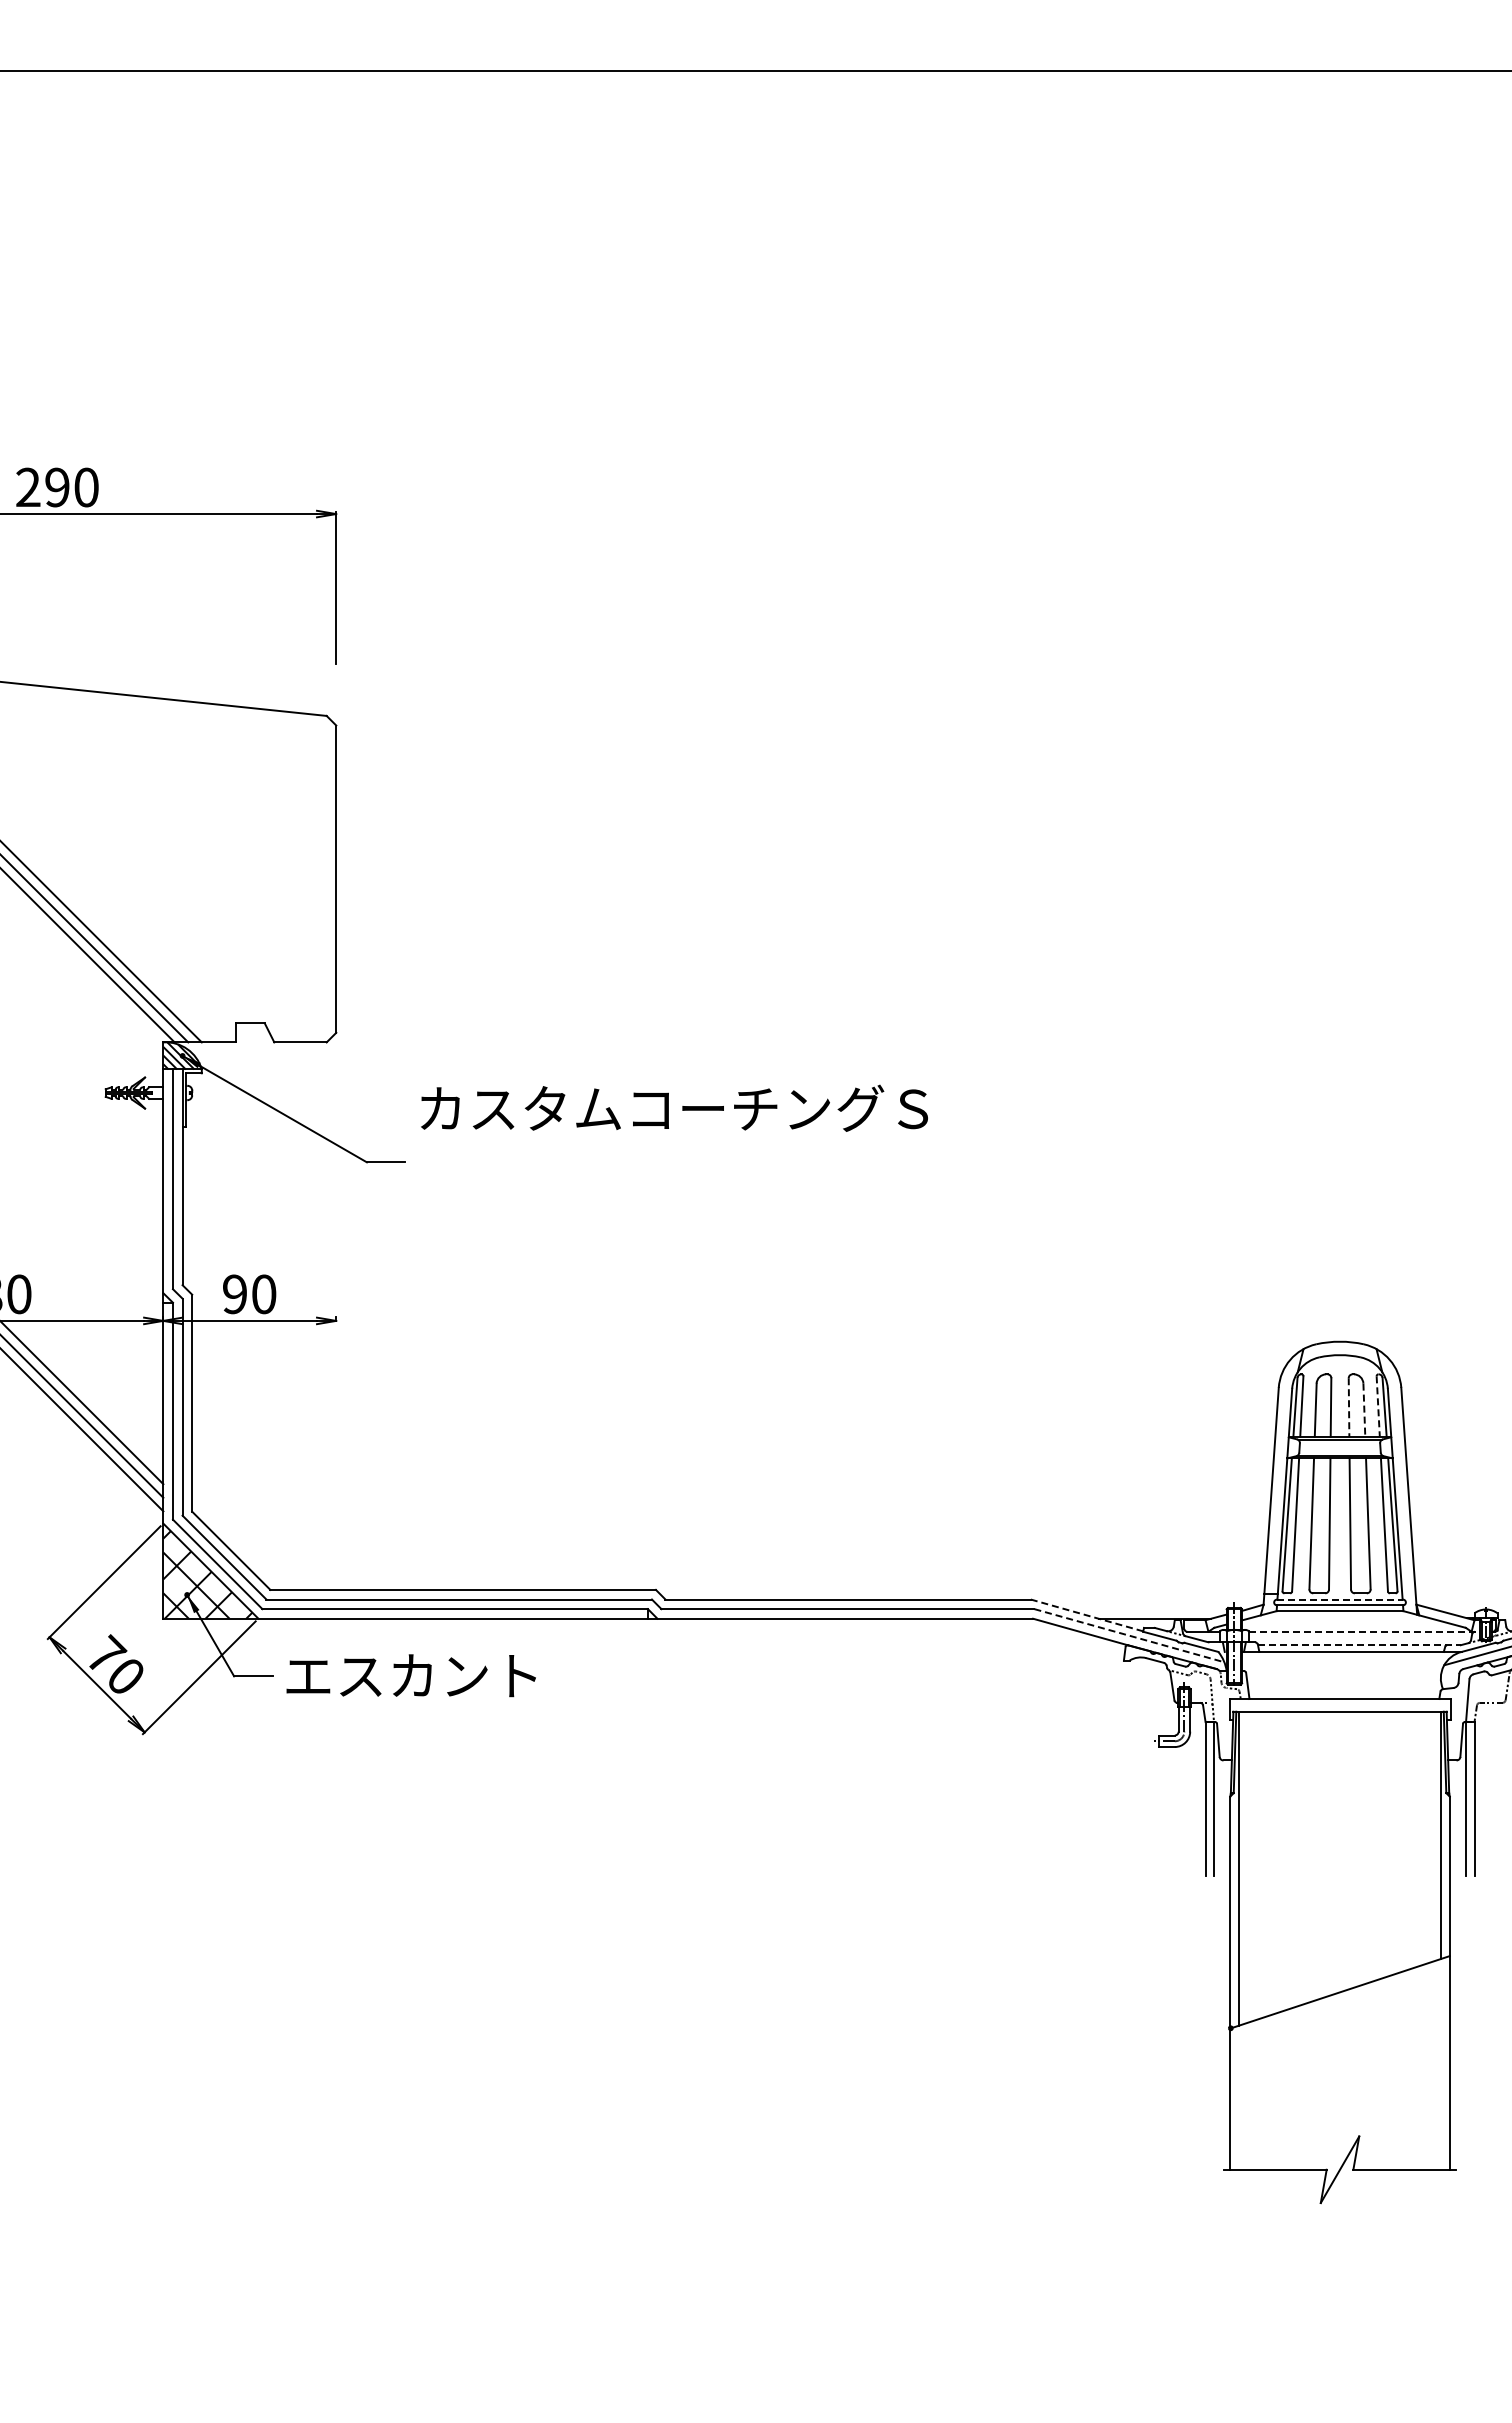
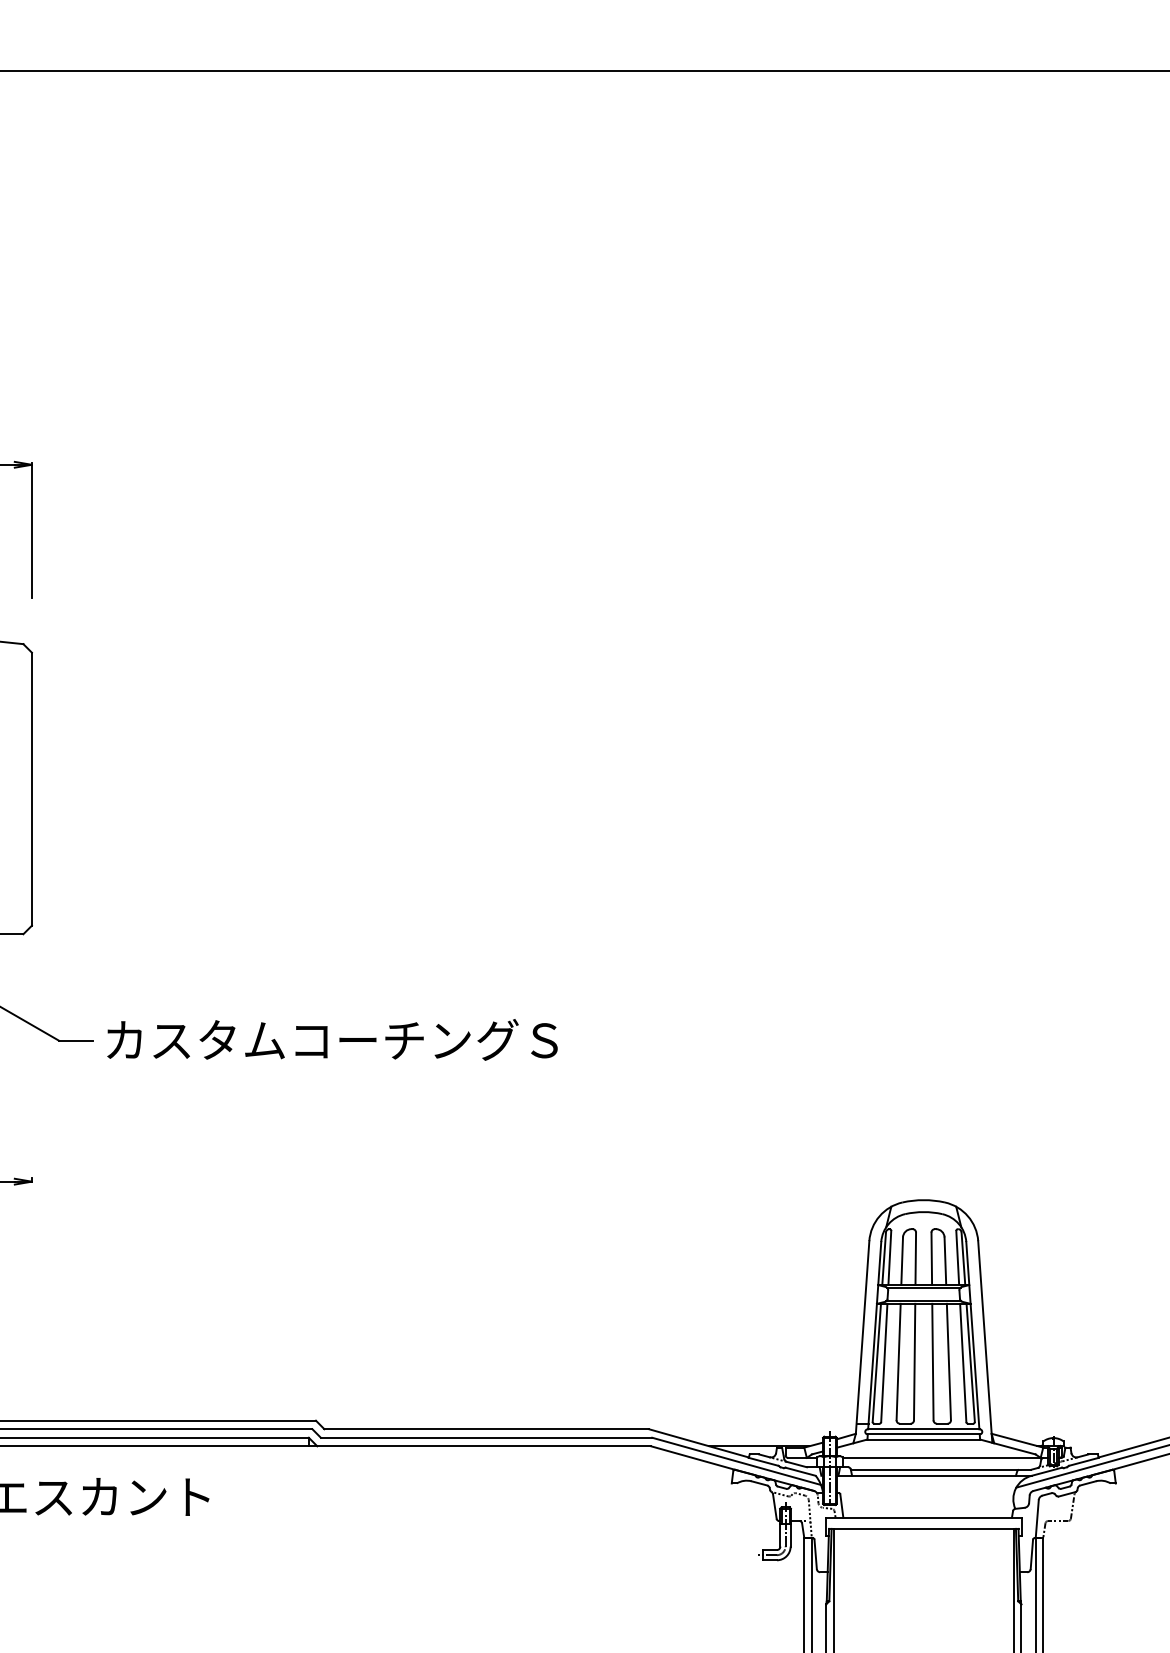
text: (674, 1107) -> (332, 1039), moved
line: (1378, 1407) -> (957, 1258), dashed -> solid
line: (1349, 1408) -> (932, 1259), dashed -> solid
line: (1364, 1410) -> (945, 1261), dashed -> solid
line: (1340, 1599) -> (924, 1429), dashed -> solid
line: (1087, 1615) -> (699, 1443), dashed -> solid
line: (1364, 1631) -> (945, 1457), dashed -> solid
line: (1129, 1635) -> (736, 1461), dashed -> solid
line: (1359, 1645) -> (941, 1470), dashed -> solid

